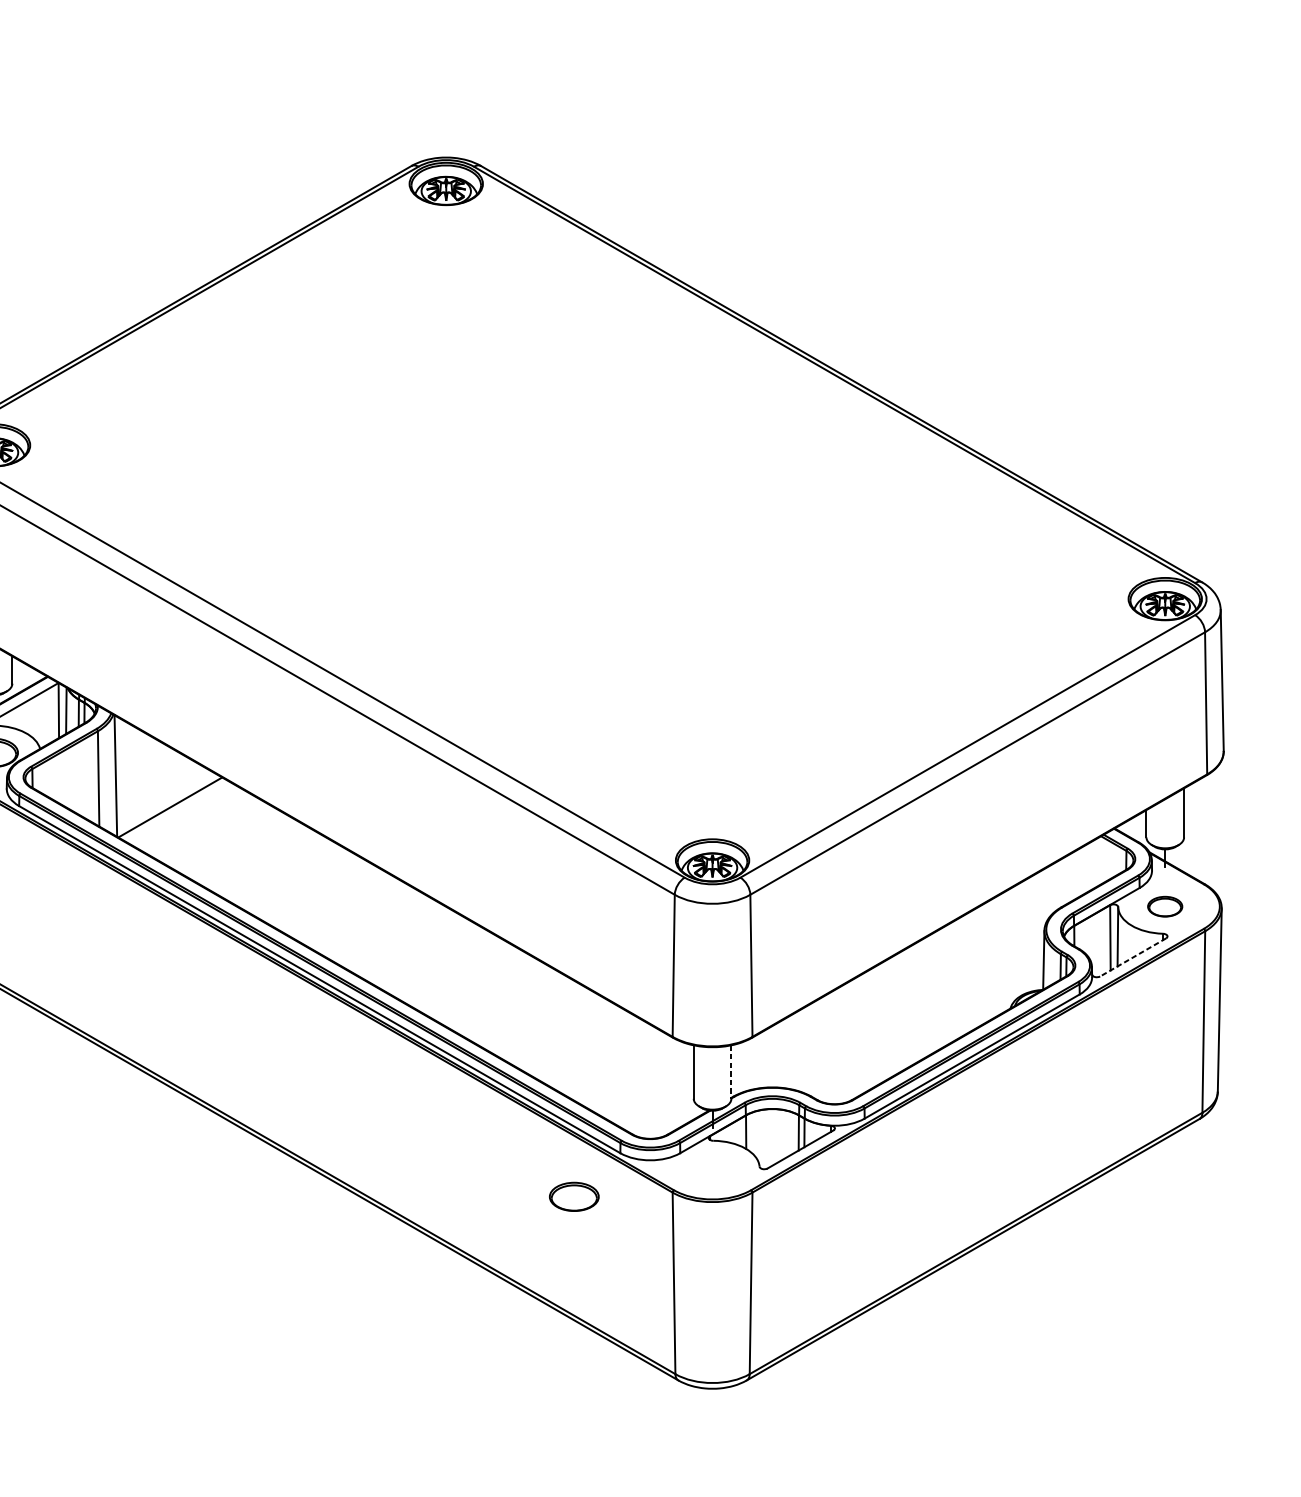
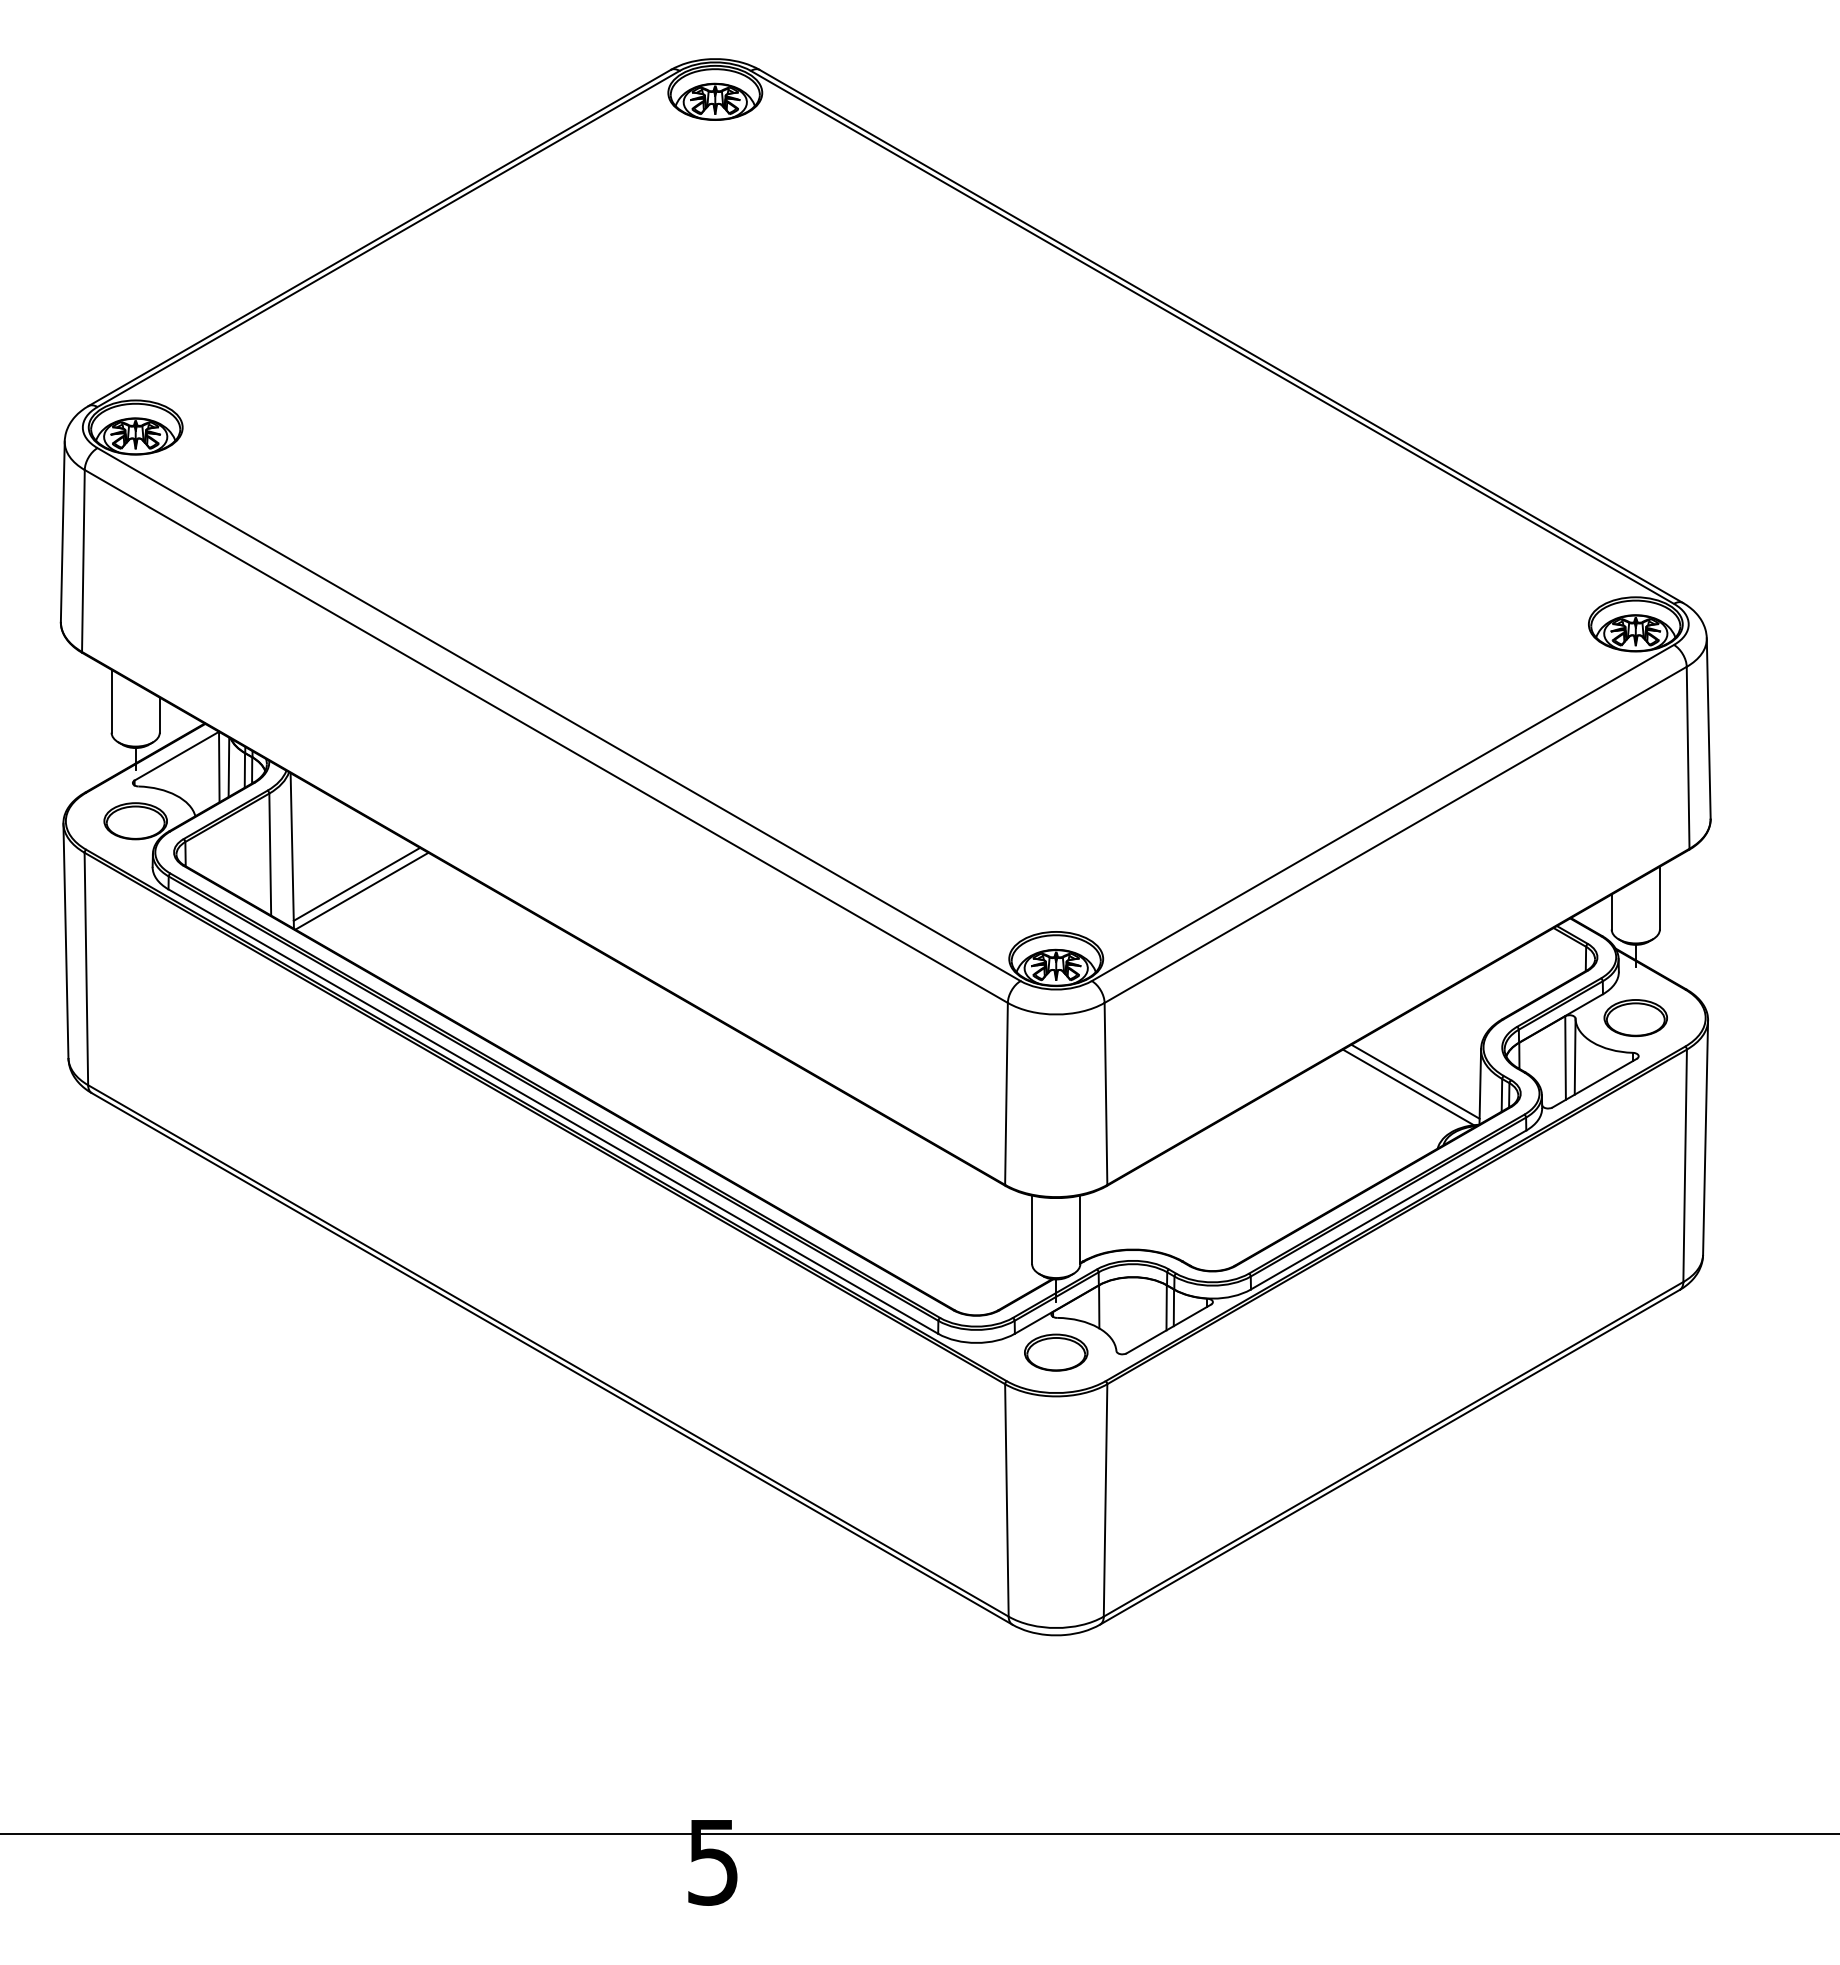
line: (166, 801) -> (356, 883), added
part: (1165, 906) -> (1635, 1018), size x1.43
line: (993, 956) -> (1415, 1081), added
line: (1133, 957) -> (1594, 1083), dashed -> solid
line: (986, 960) -> (1407, 1087), added
line: (731, 1072) -> (1080, 1230), dashed -> solid
part: (574, 1196) -> (1056, 1352), moved

